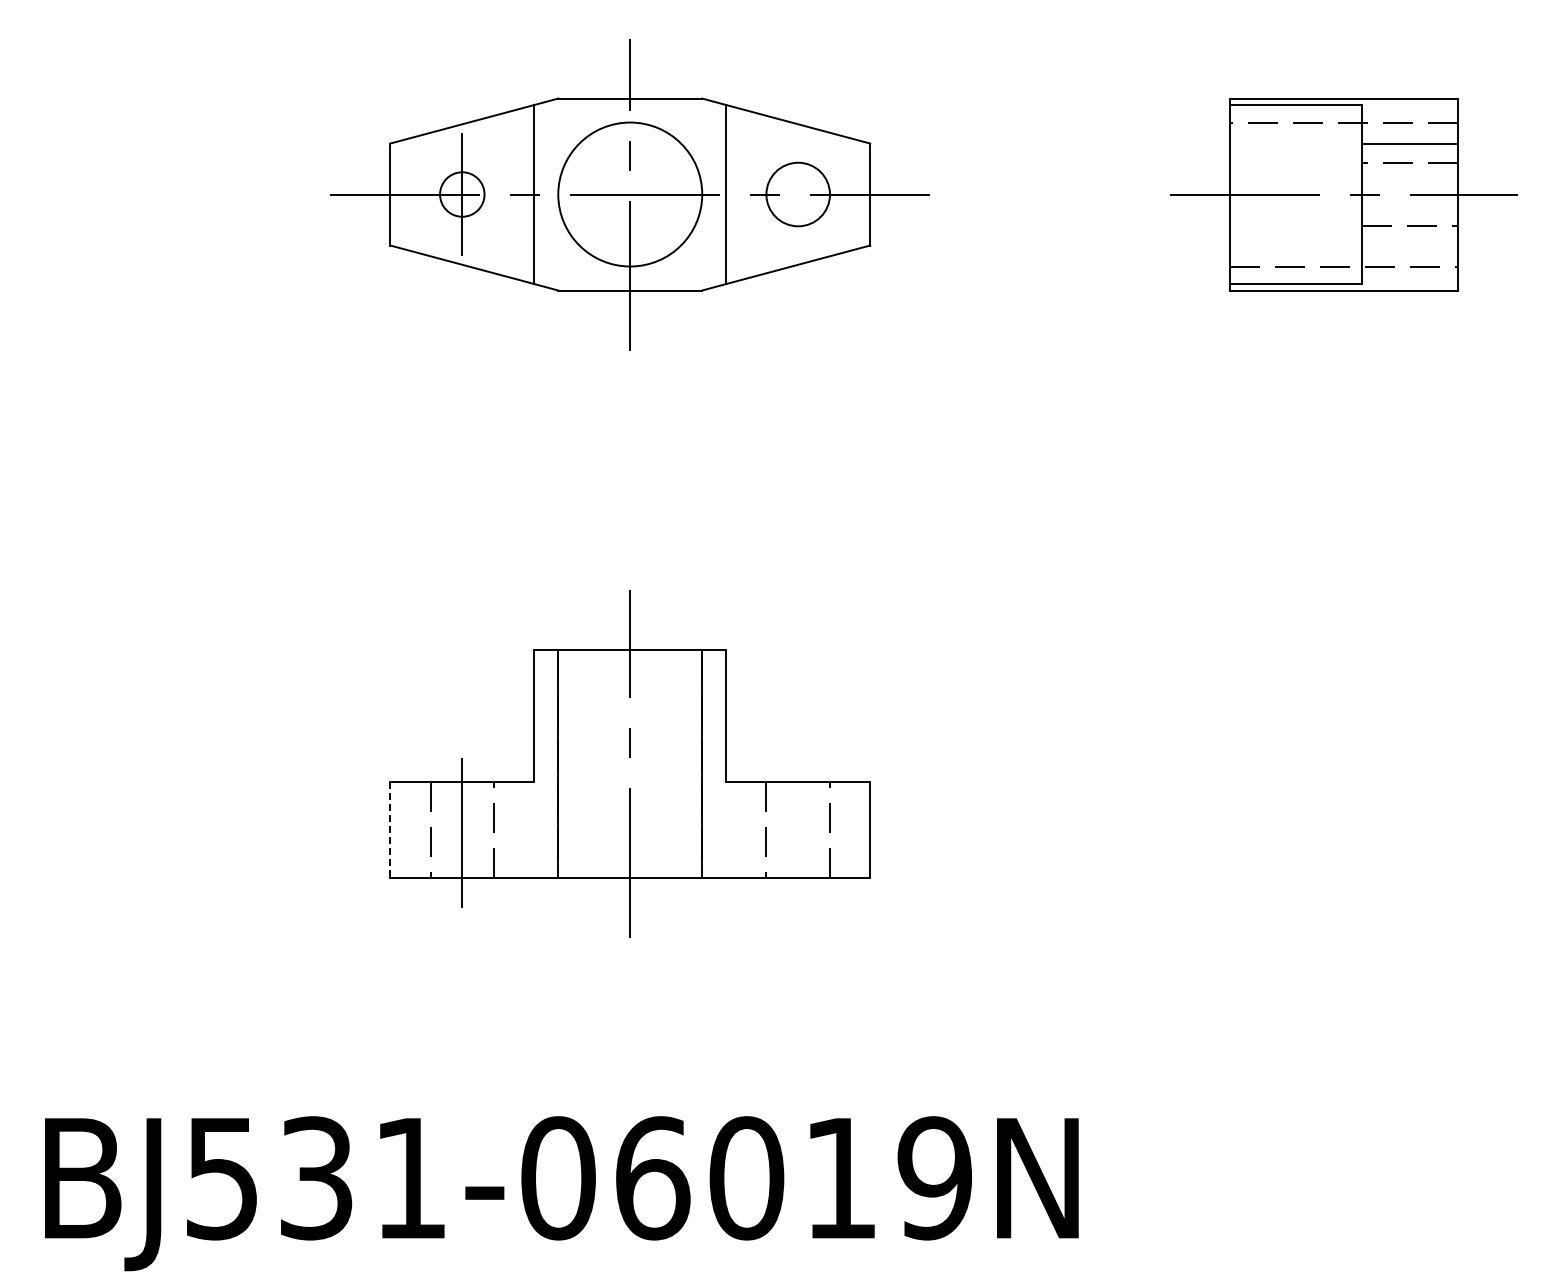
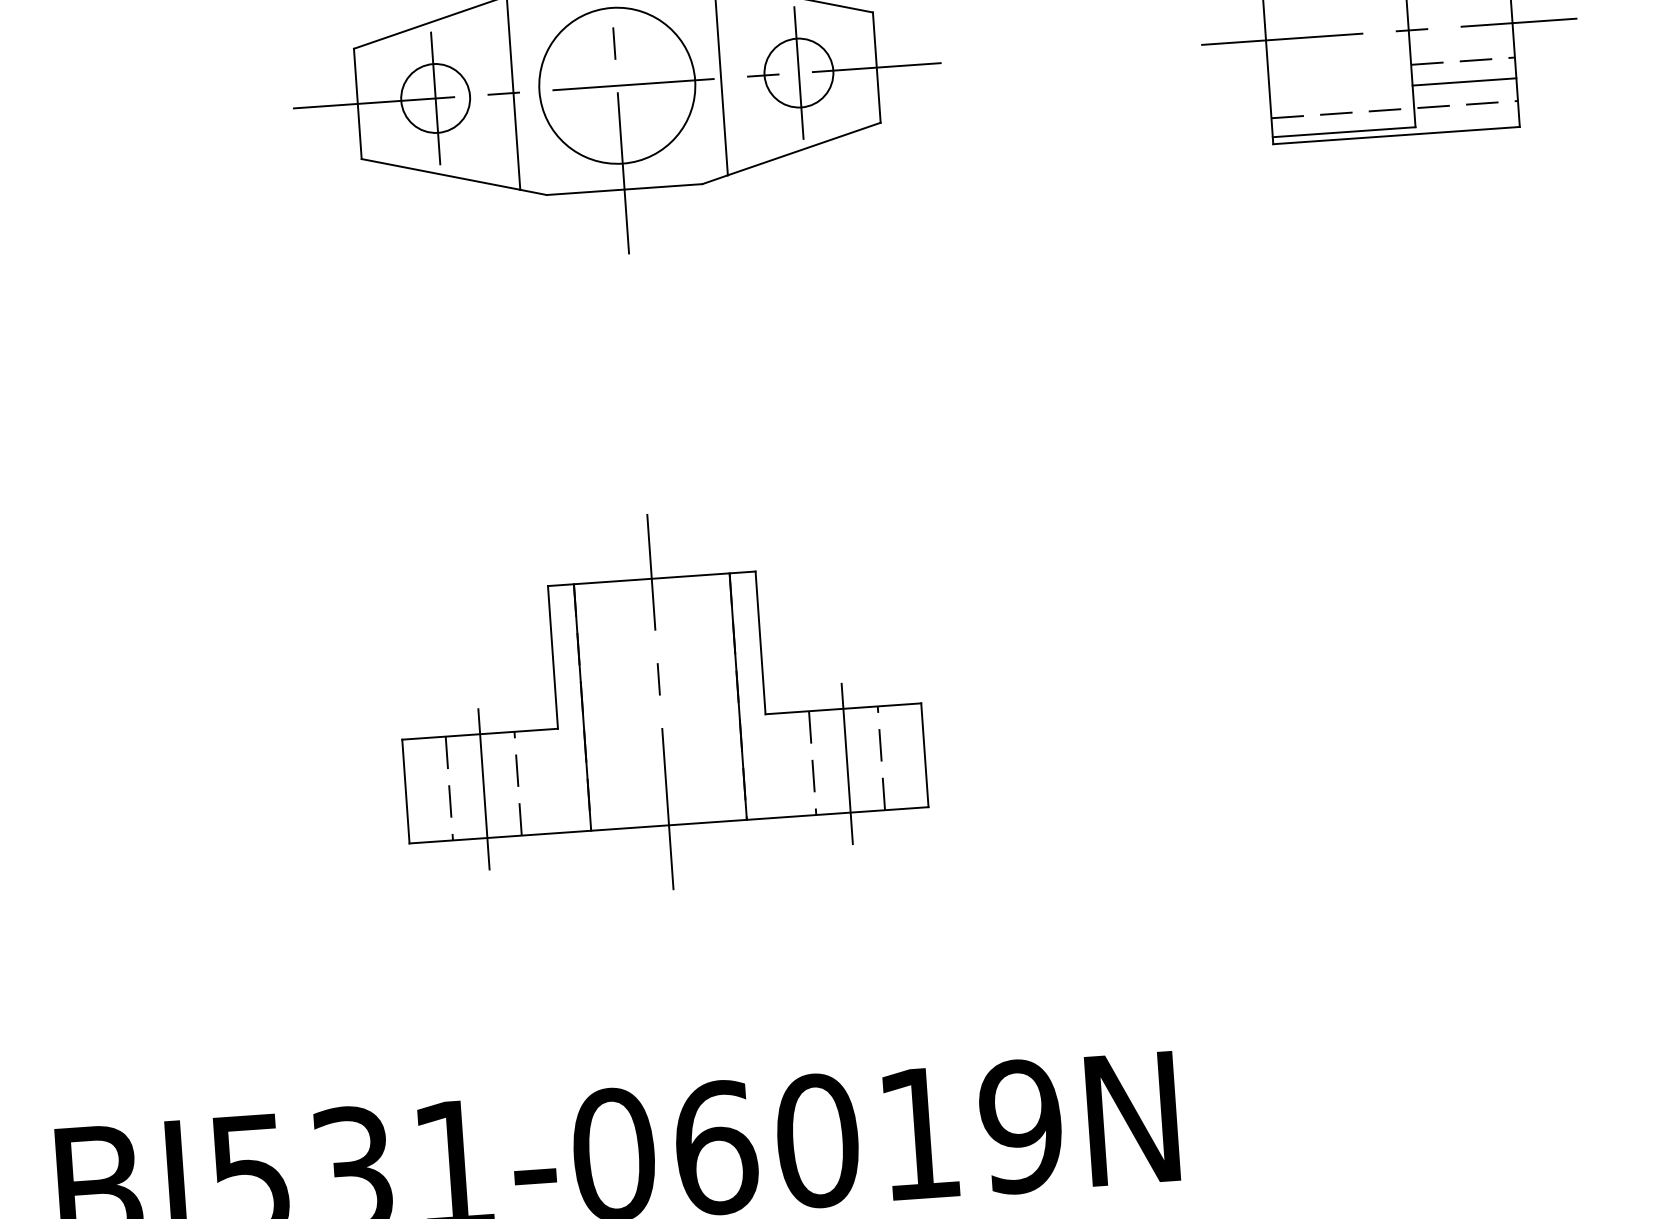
circle: (462, 194) -> (435, 98), size x1.43
line: (798, 194) -> (799, 73), added
line: (1410, 245) -> (1464, 81), added
line: (390, 830) -> (406, 791), dashed -> solid
line: (798, 830) -> (847, 760), added

